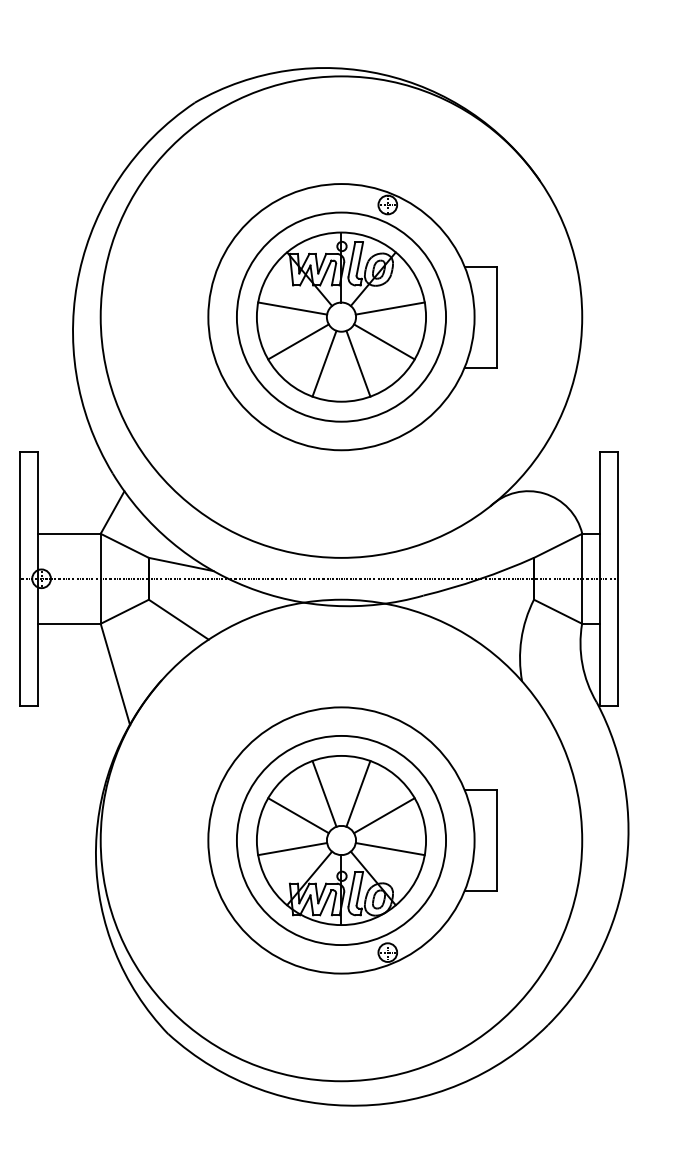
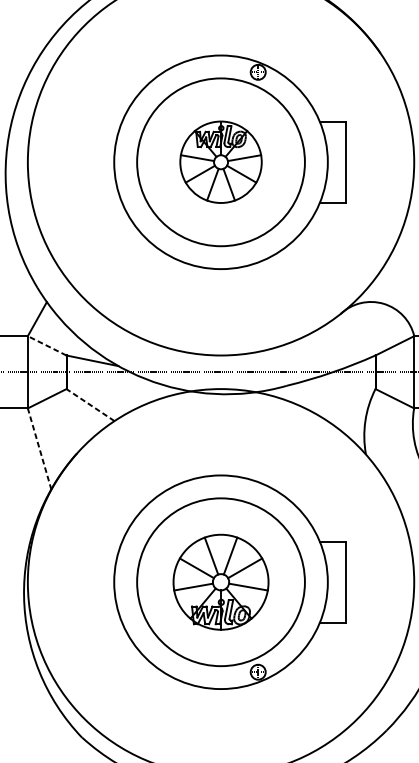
part: (341, 316) -> (221, 161), size x0.6
line: (124, 545) -> (46, 345), solid -> dashed
line: (178, 619) -> (90, 404), solid -> dashed
line: (115, 674) -> (39, 449), solid -> dashed
part: (341, 840) -> (221, 582), size x0.7

